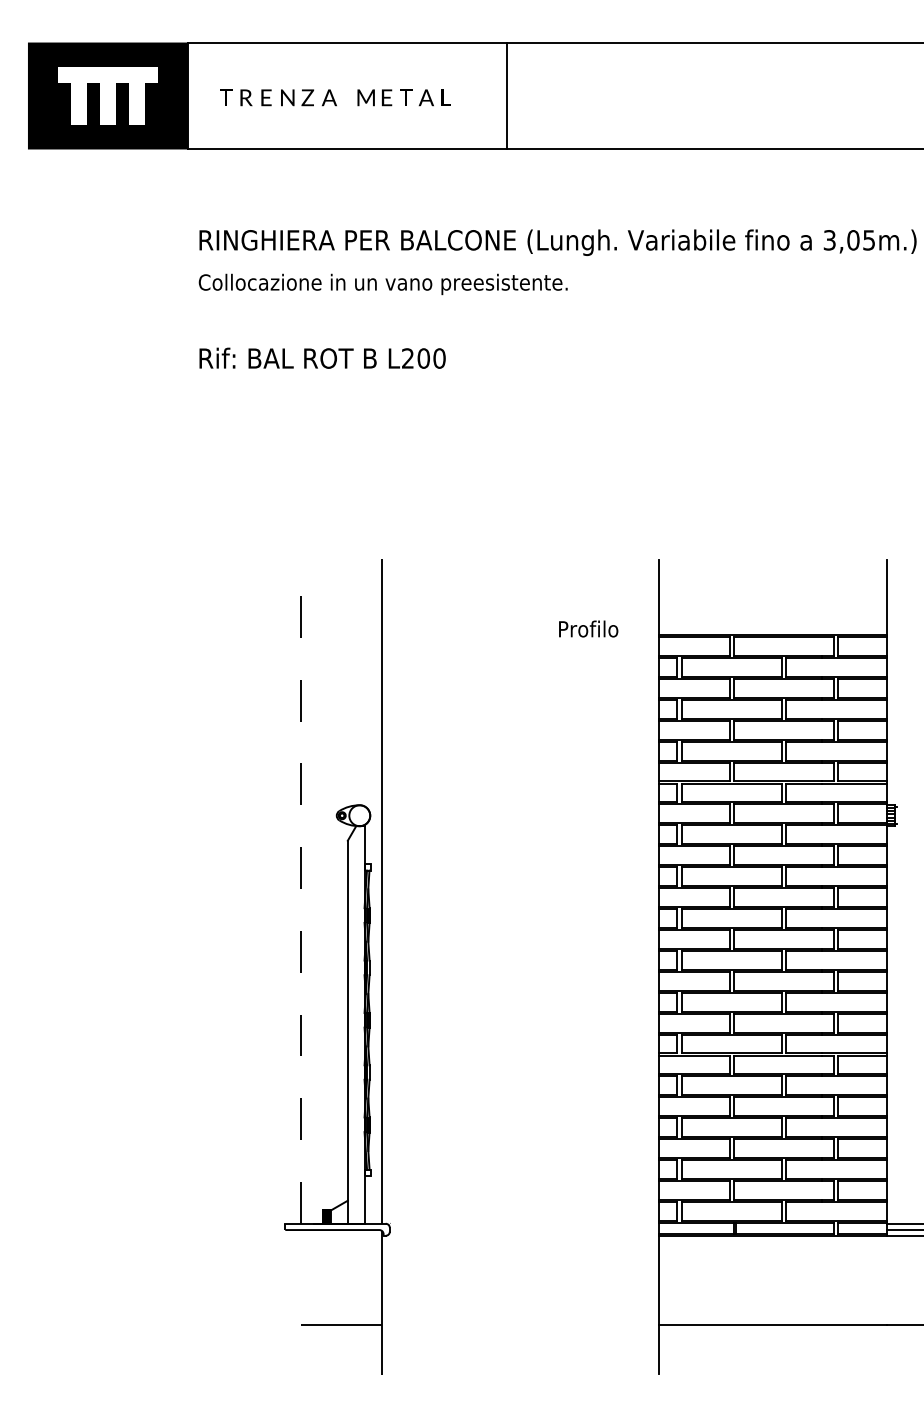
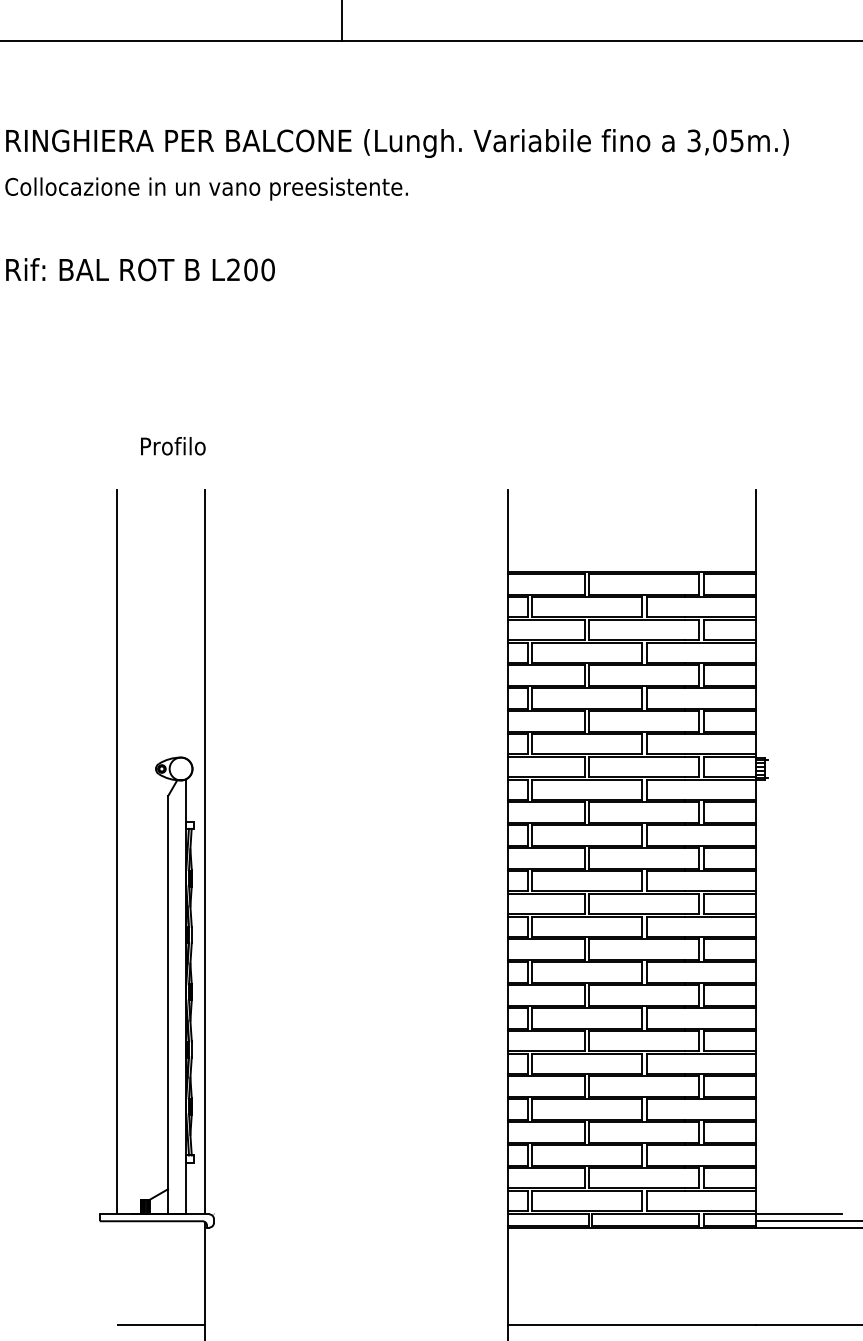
text: (588, 628) -> (173, 445), moved
line: (301, 890) -> (117, 850), dashed -> solid

